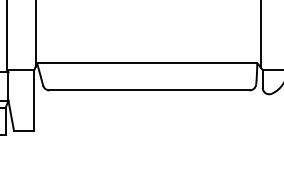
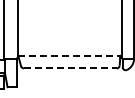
line: (147, 62) -> (69, 55), solid -> dashed
line: (149, 90) -> (70, 68), solid -> dashed

